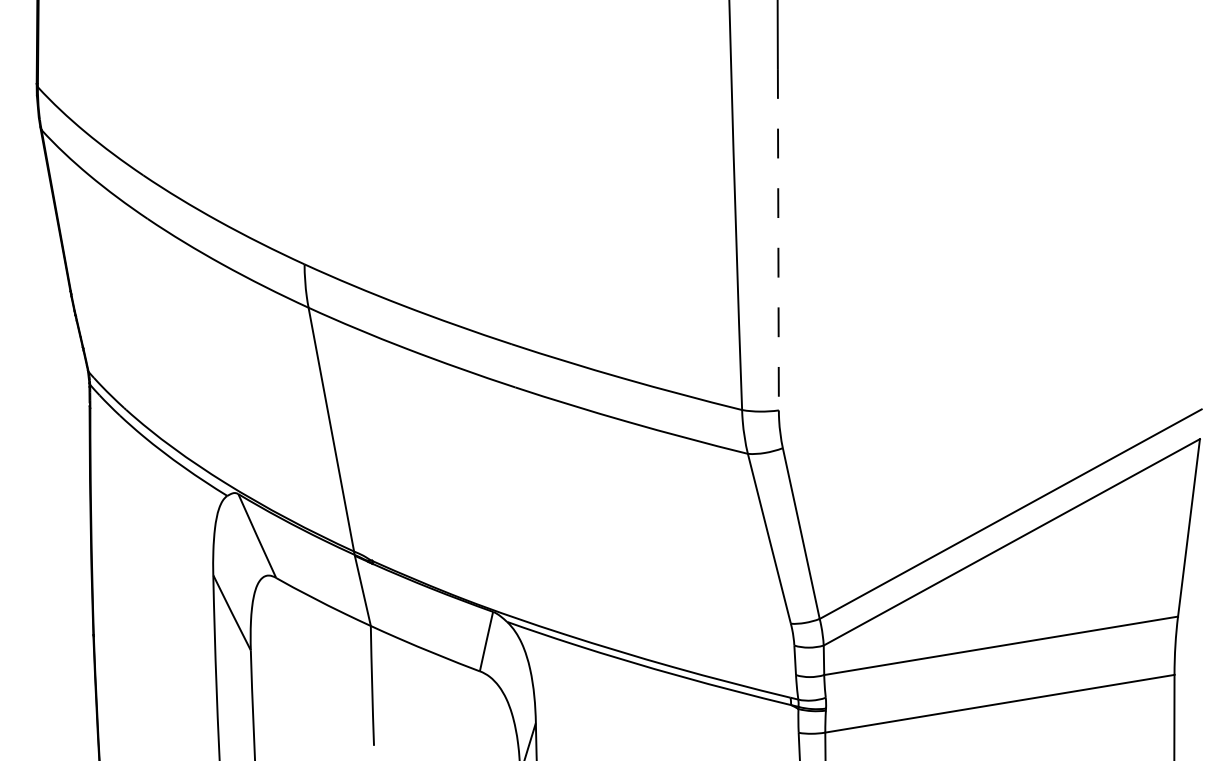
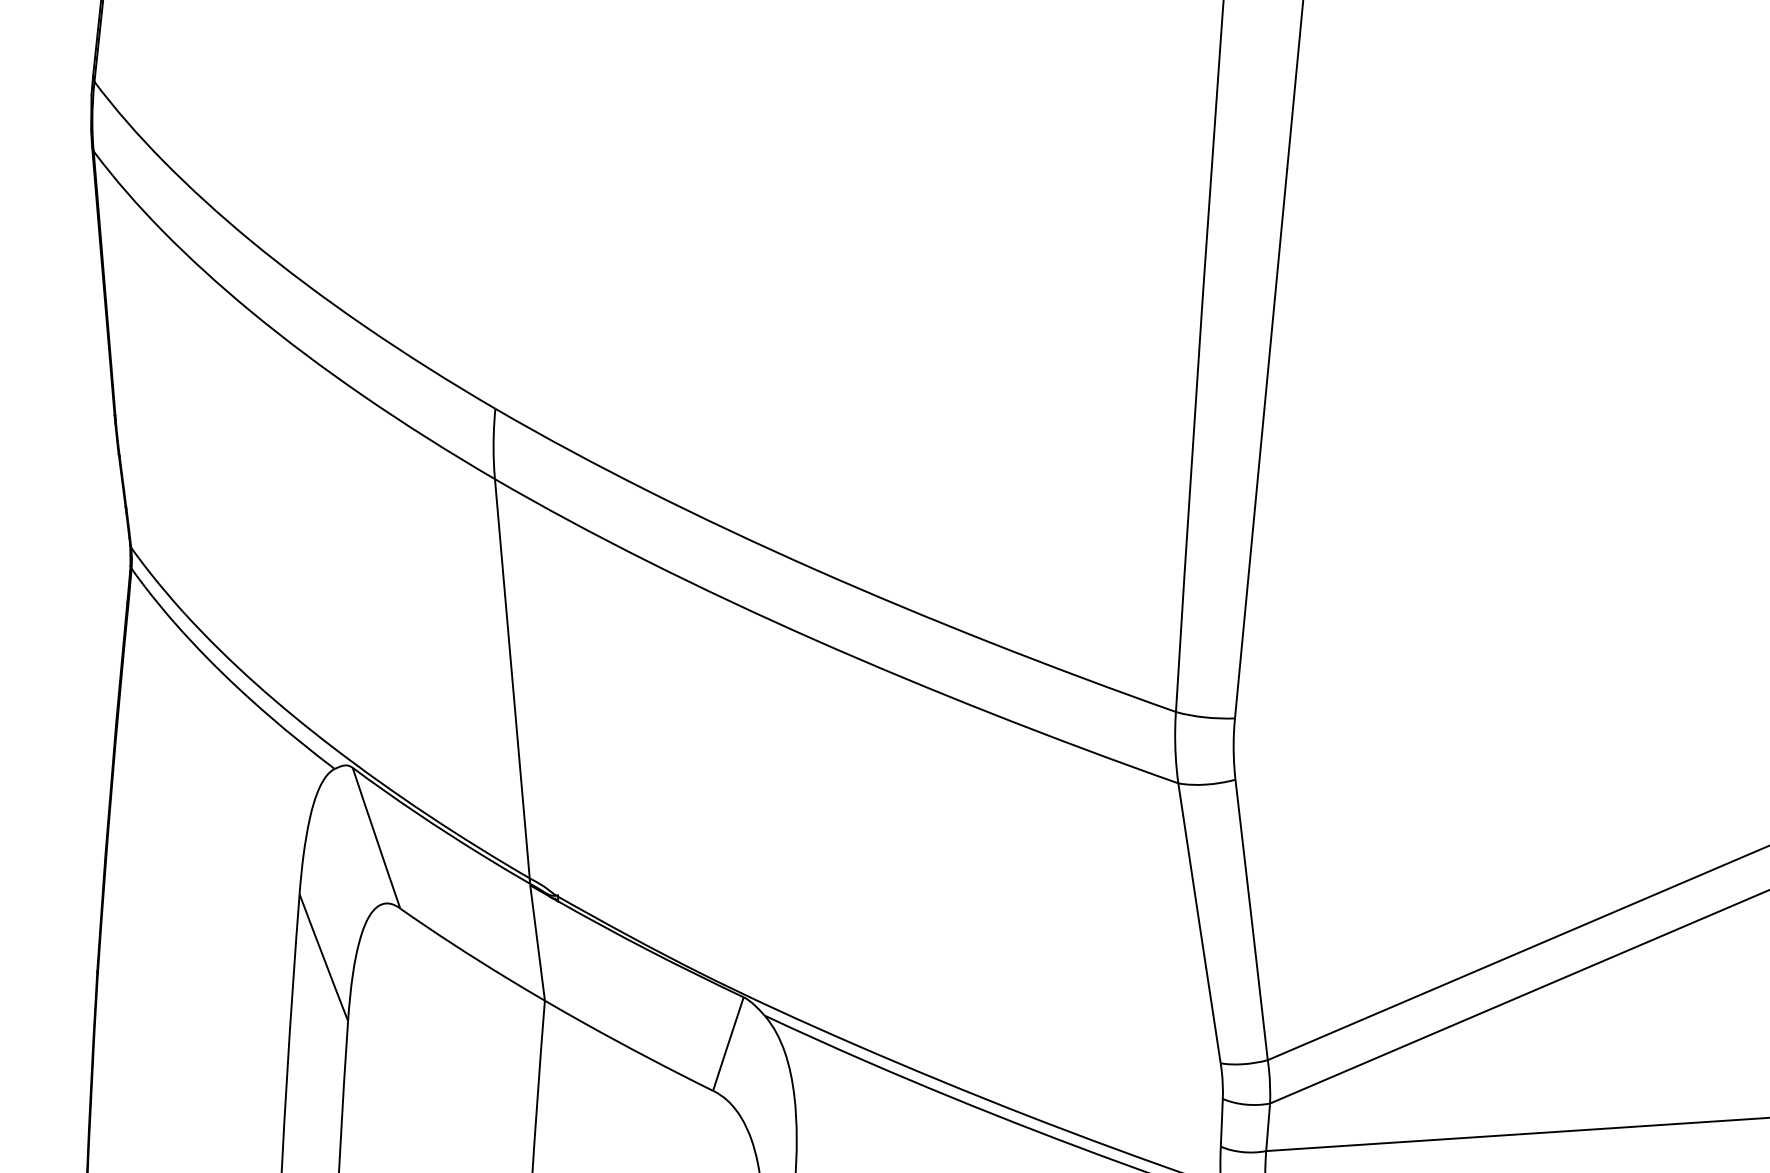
line: (778, 239) -> (1261, 443), dashed -> solid

